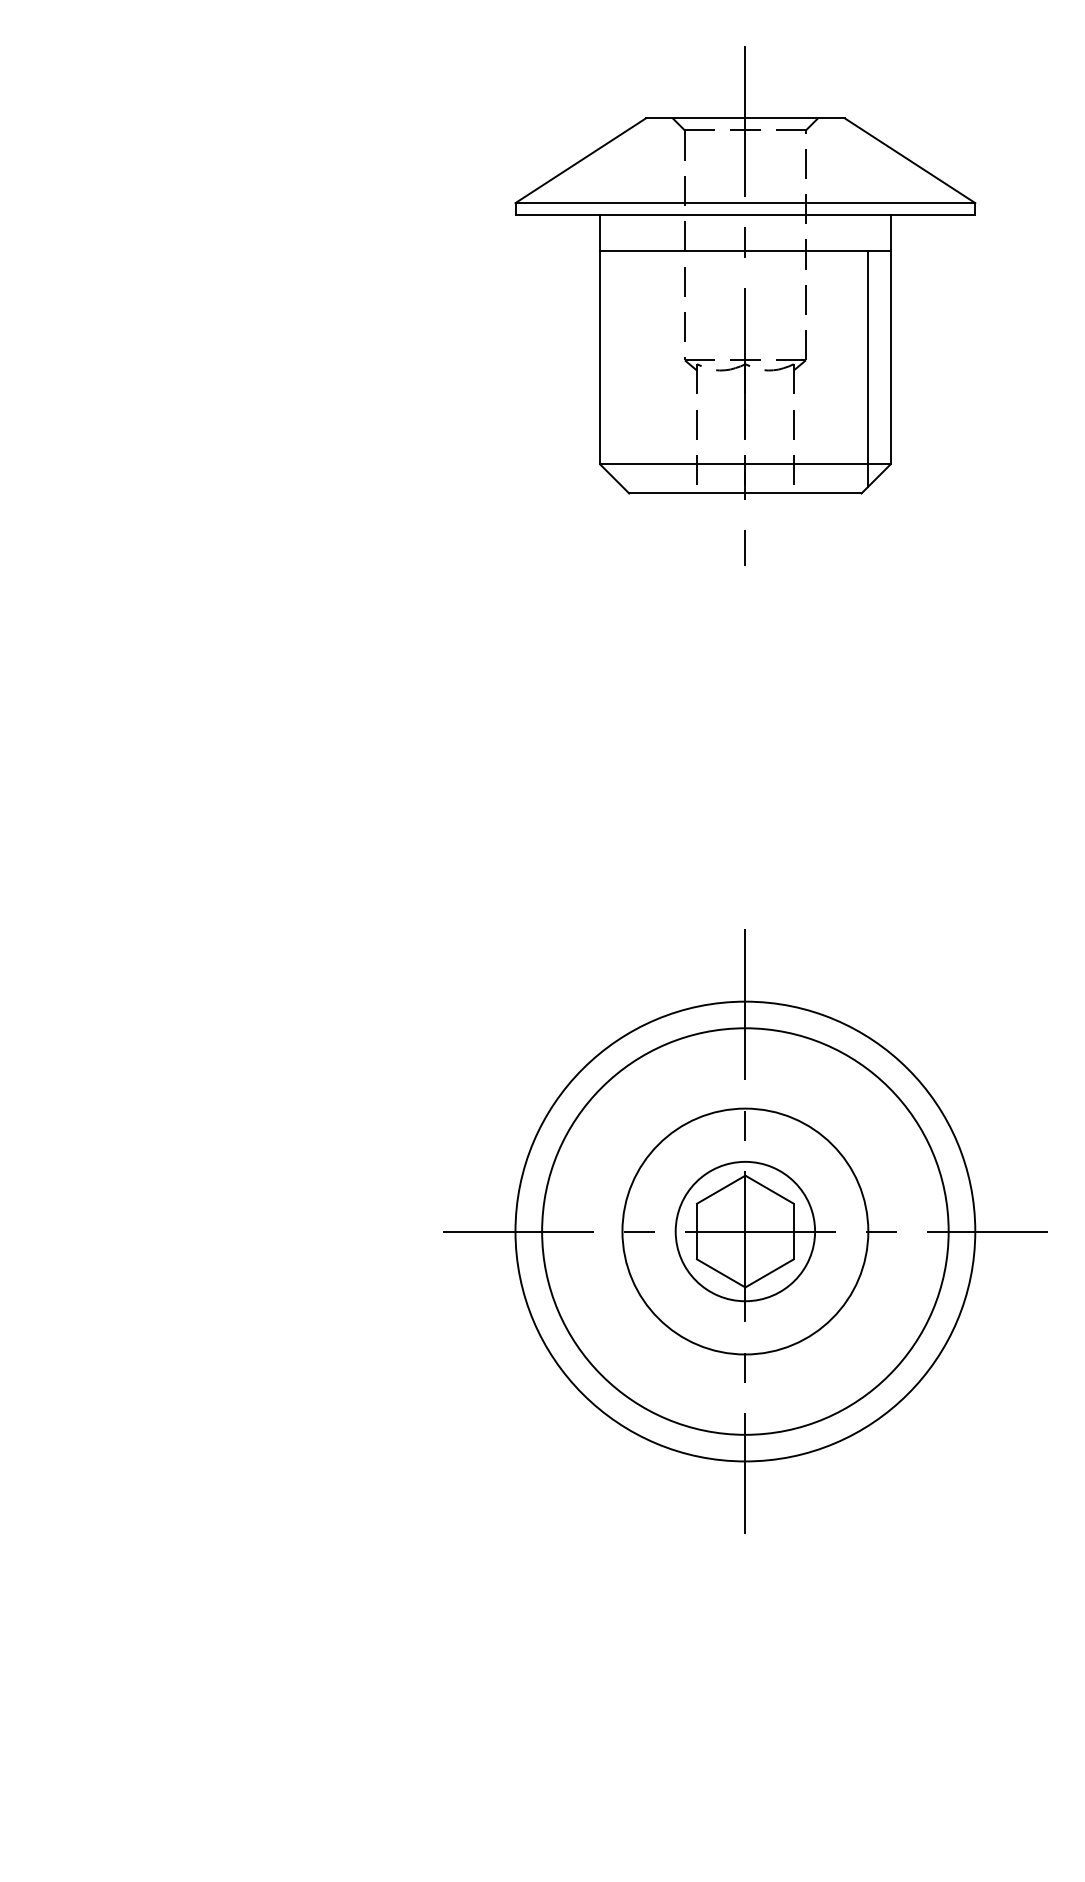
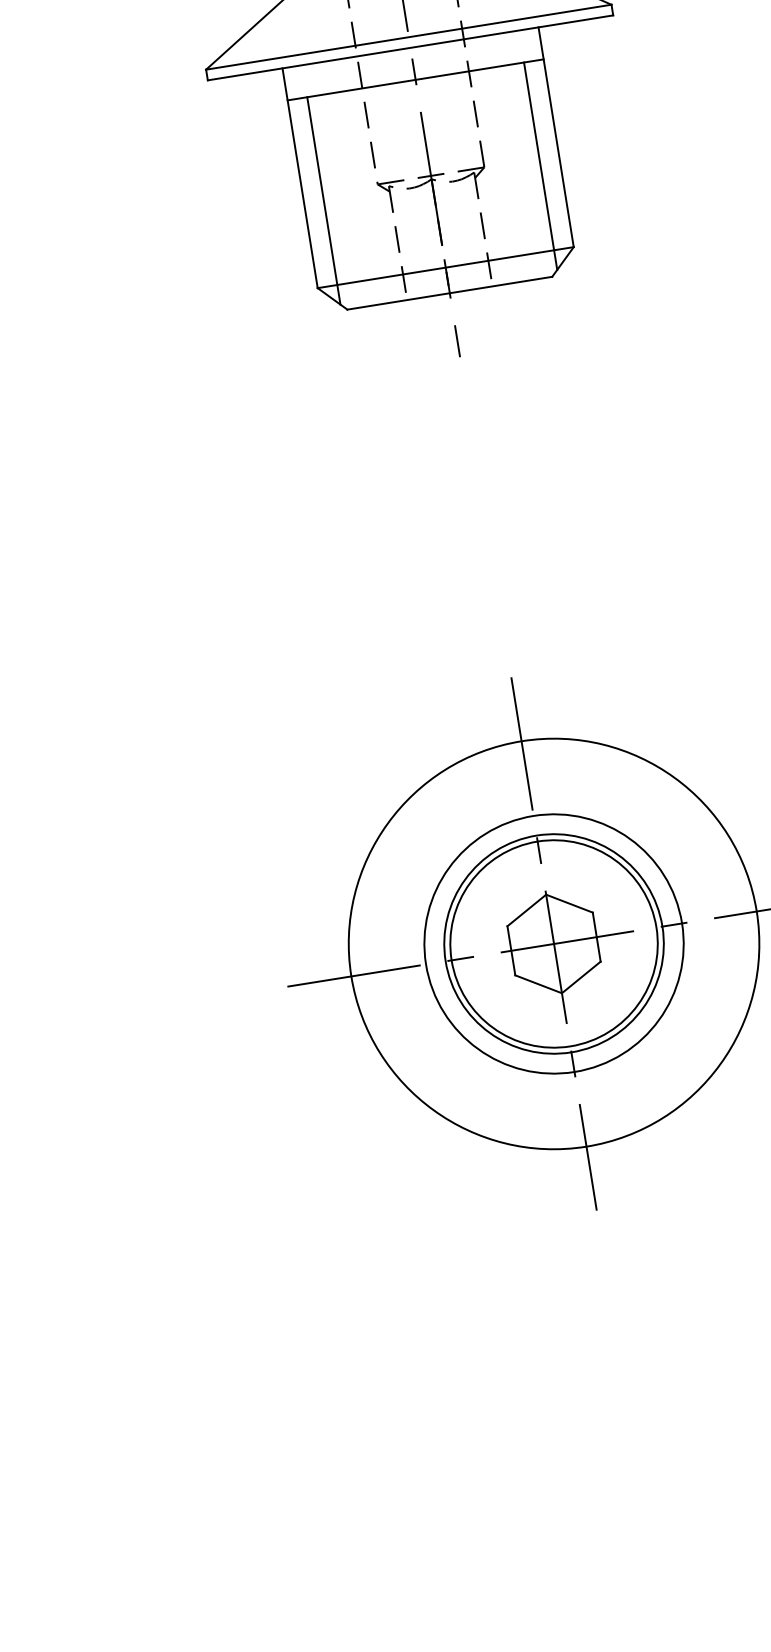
line: (622, 368) -> (323, 200), added
circle: (745, 1231) -> (554, 943), size x0.71
circle: (745, 1231) -> (554, 943), size x1.67

